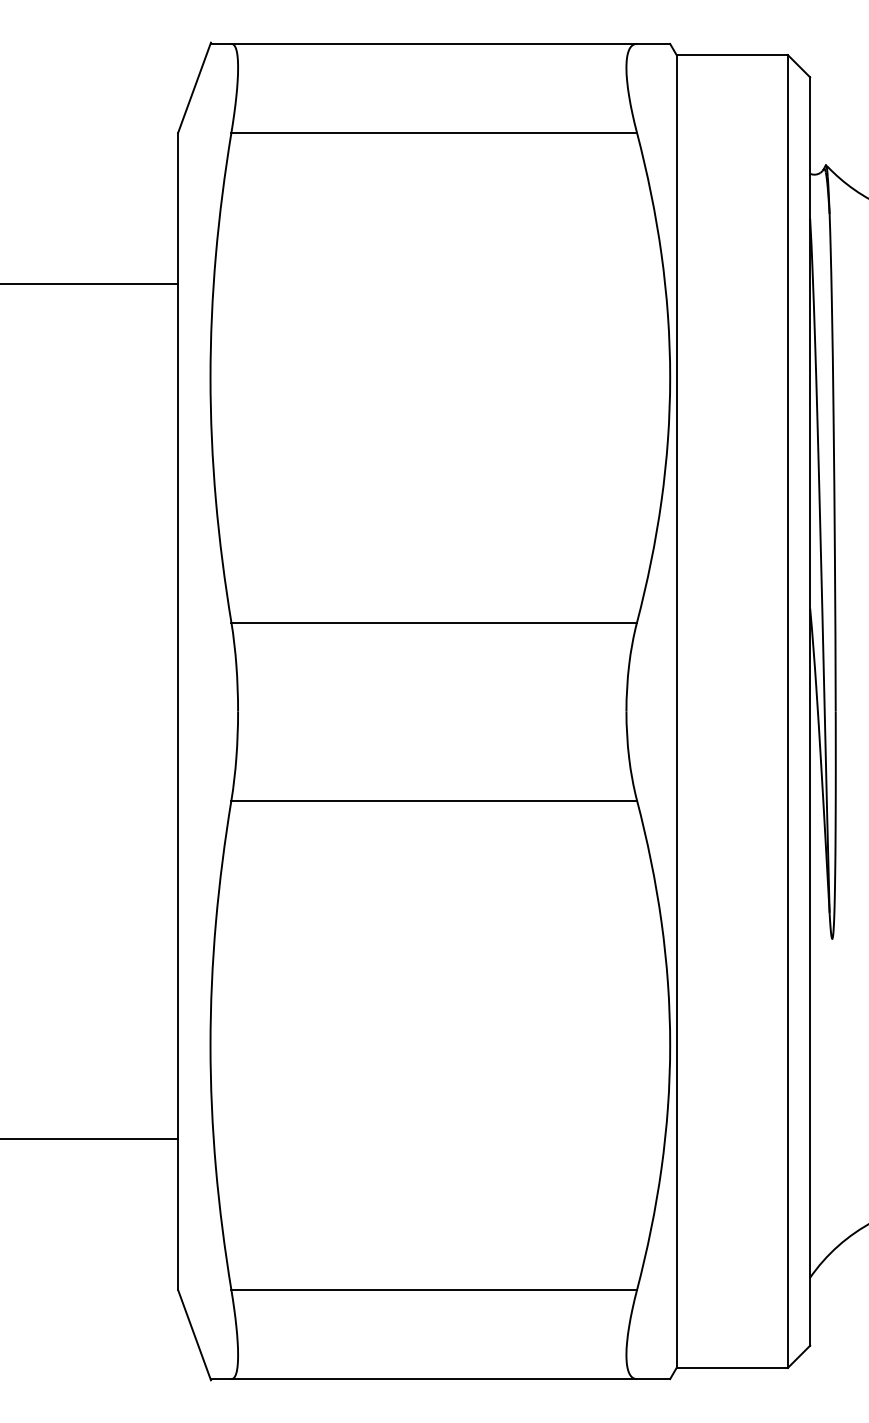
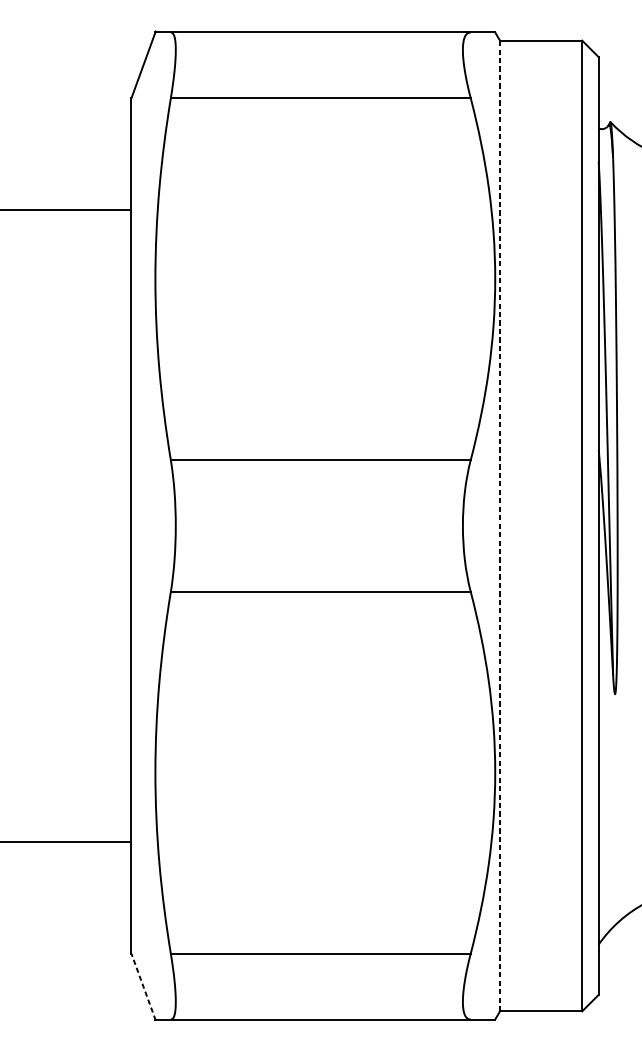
line: (676, 711) -> (499, 526), solid -> dashed
line: (194, 1334) -> (143, 986), solid -> dashed

